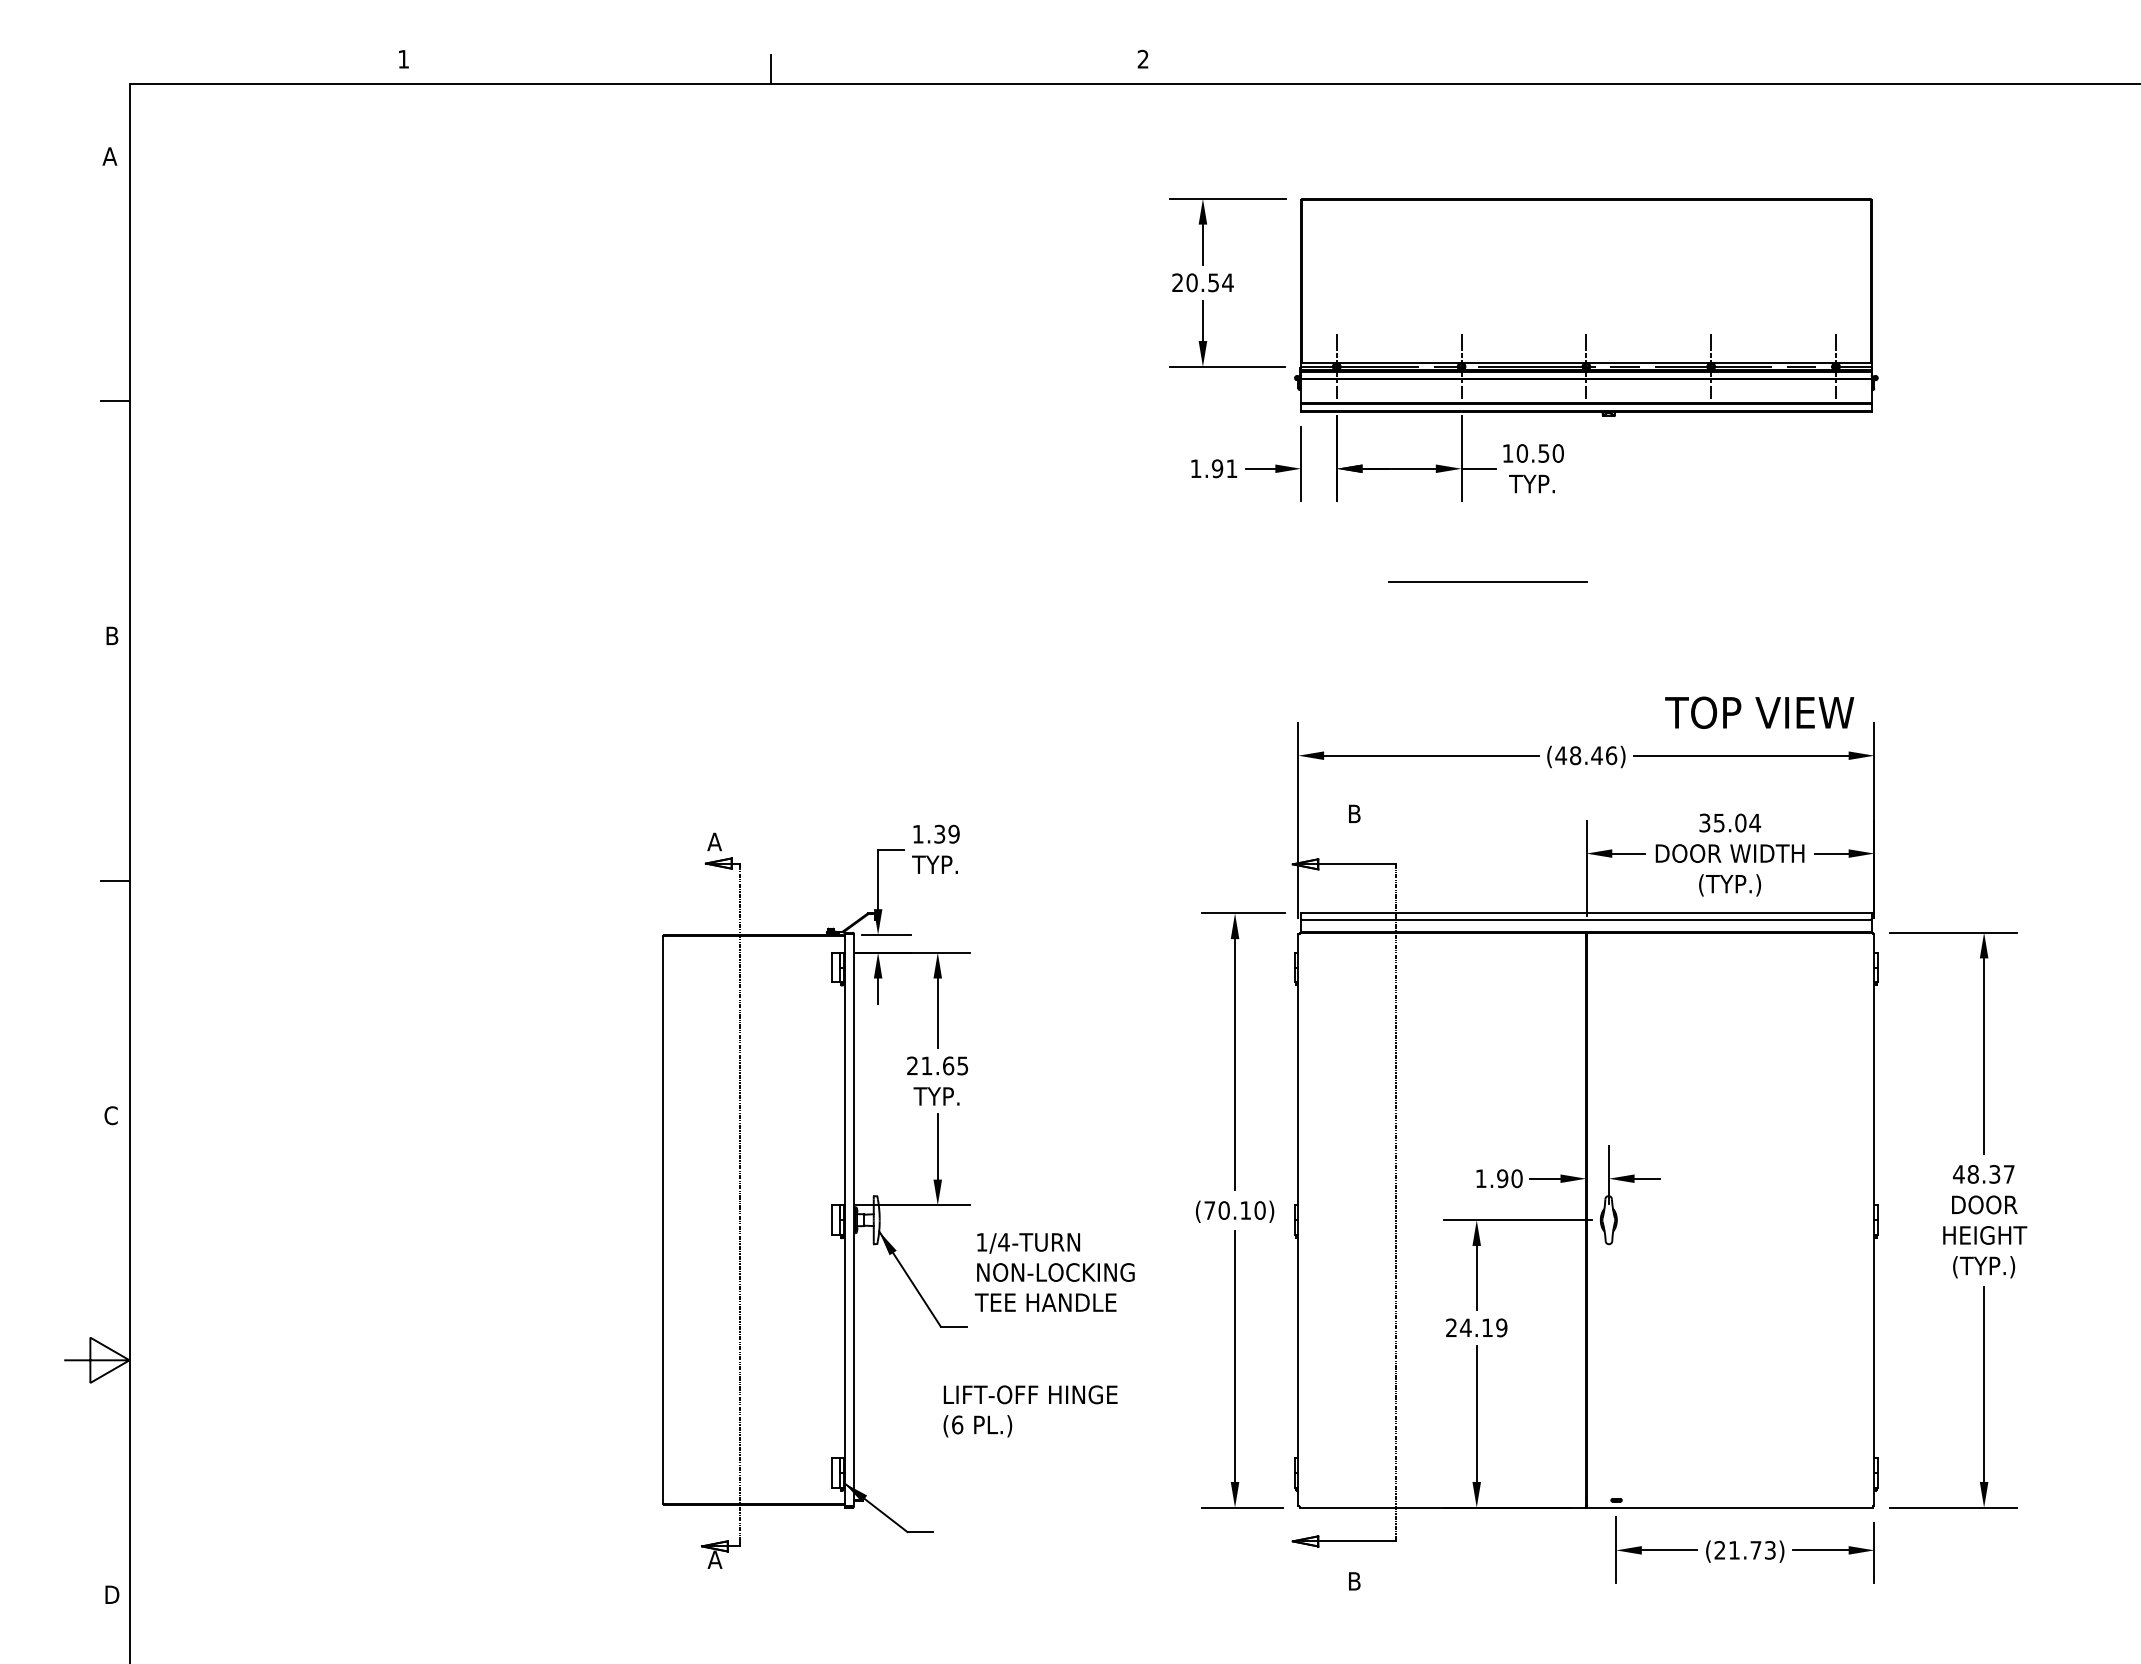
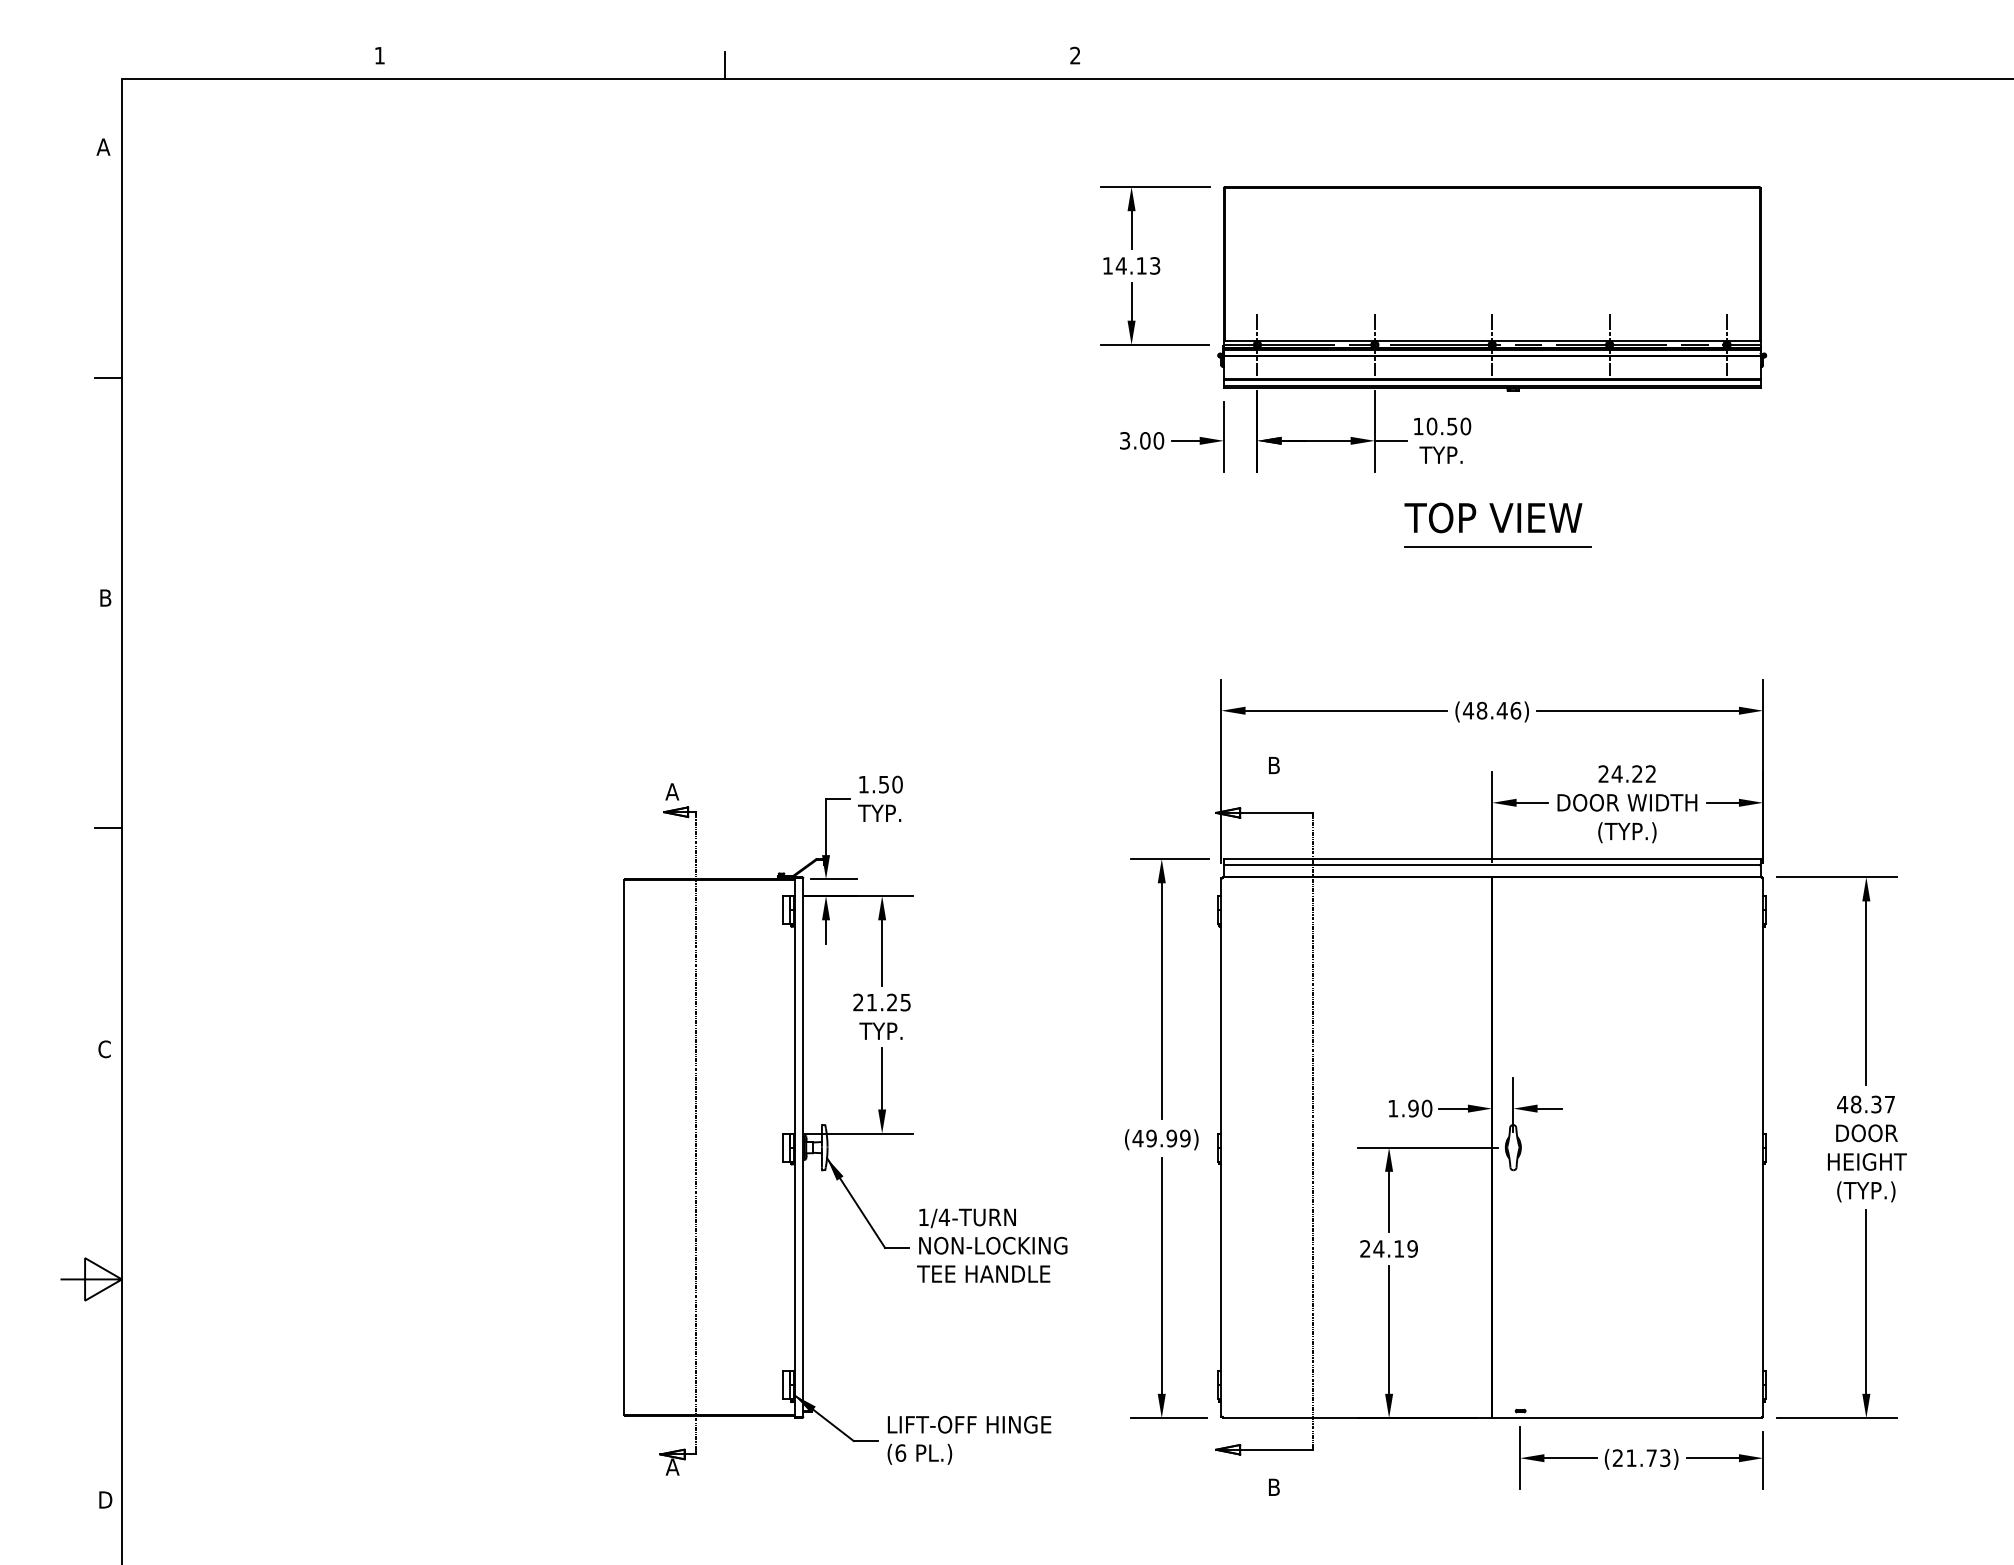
text: (1202, 282) -> (1131, 265), 20.54 -> 14.13
text: (1213, 468) -> (1141, 440), 1.91 -> 3.00
line: (1487, 581) -> (1497, 546), moved
text: (1759, 712) -> (1493, 517), moved
text: (1730, 822) -> (1627, 773), 35.04 -> 24.22
text: (946, 833) -> (890, 783), 1.39 -> 1.50
text: (948, 1065) -> (892, 1002), 21.65 -> 21.25
text: (1234, 1210) -> (1161, 1138), (70.10) -> (49.99)
text: (1054, 1272) -> (991, 1245), moved
text: (1030, 1411) -> (969, 1440), moved

